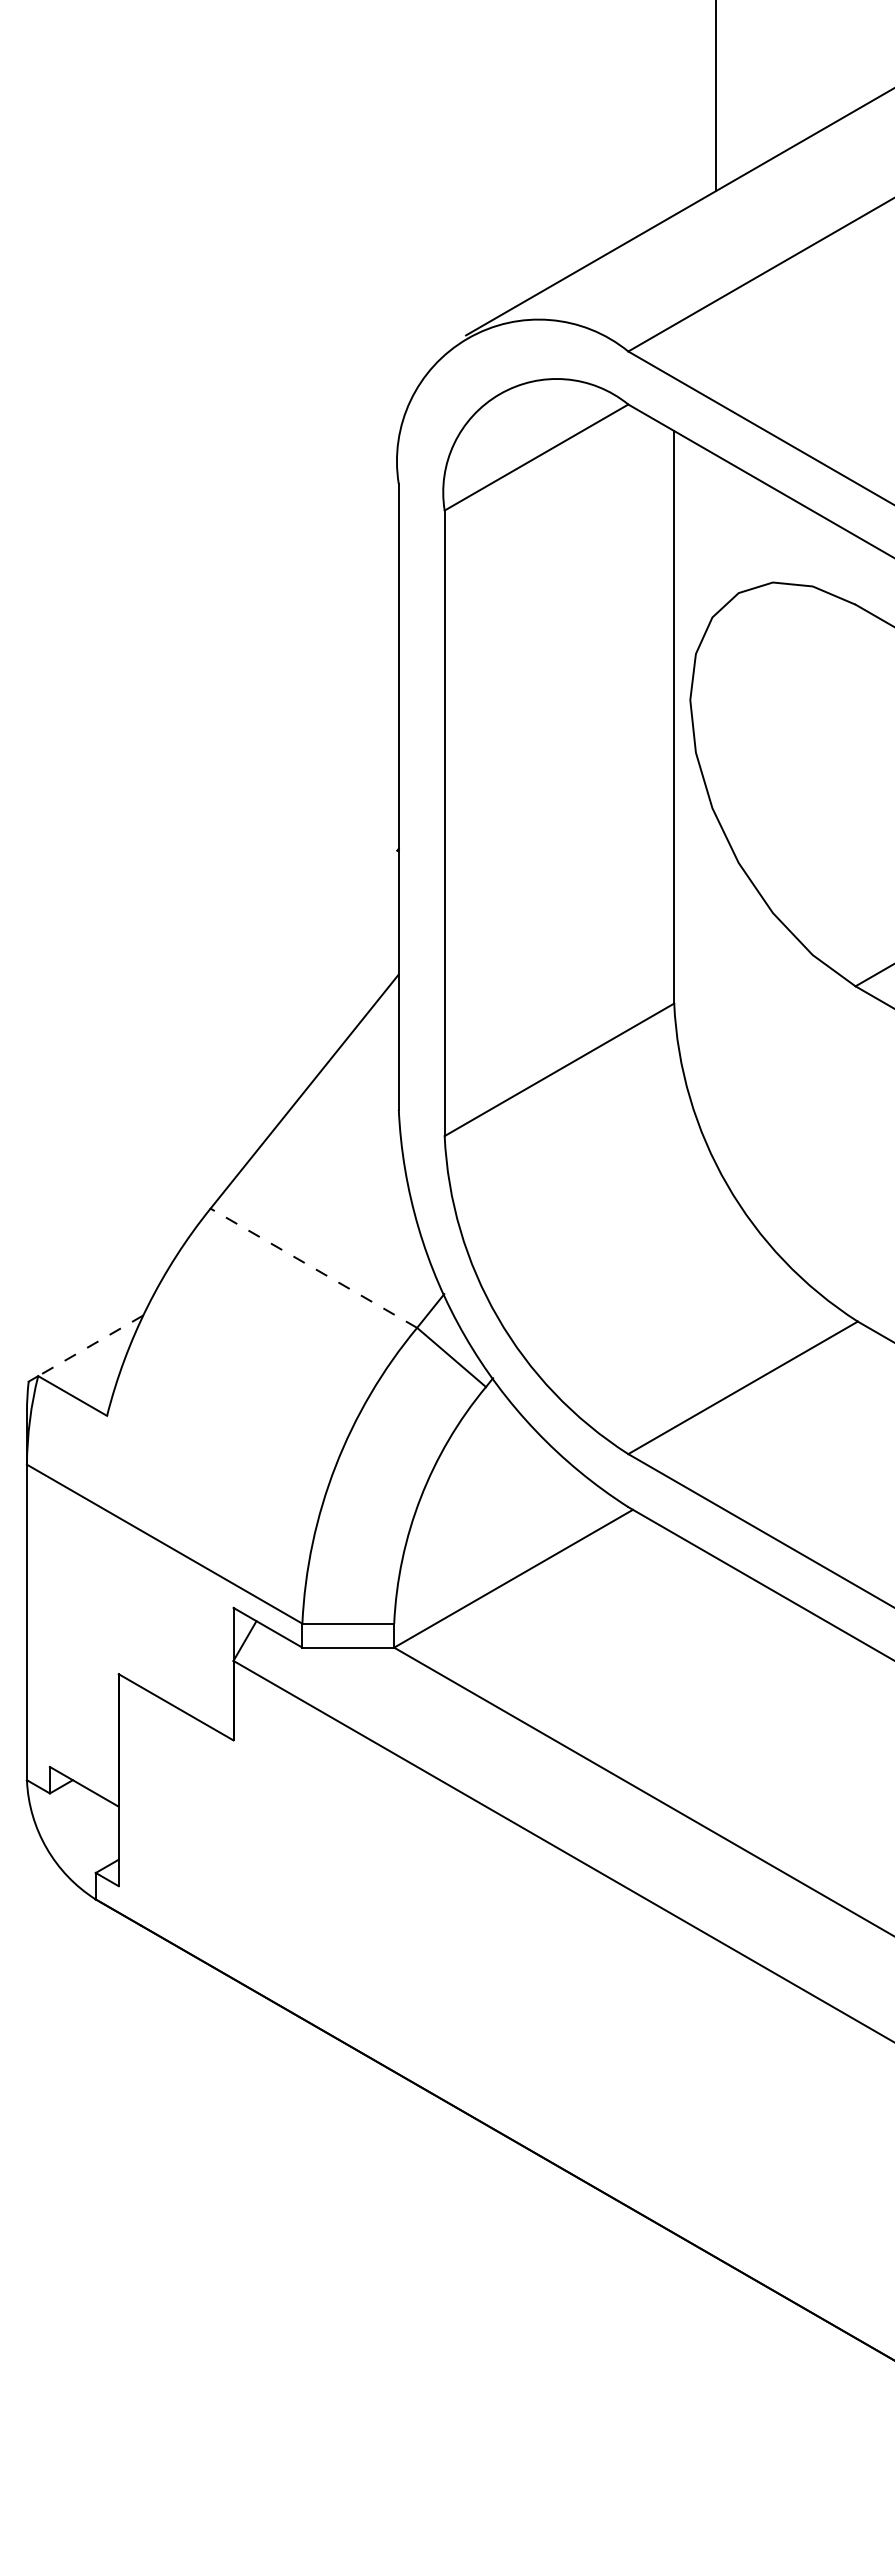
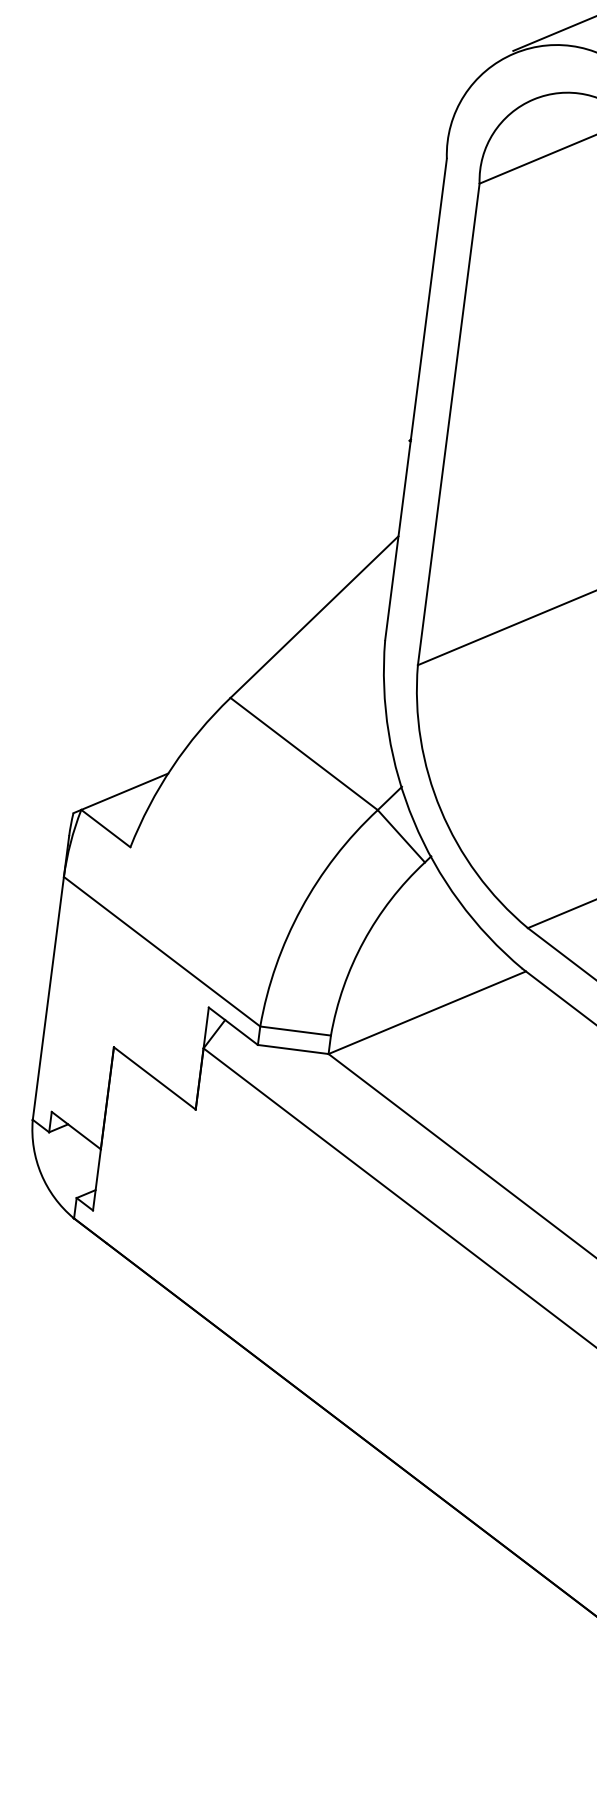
line: (313, 1268) -> (303, 754), dashed -> solid
line: (90, 1345) -> (124, 791), dashed -> solid

